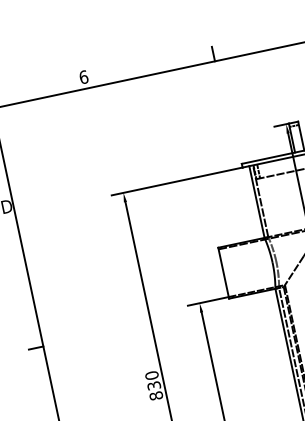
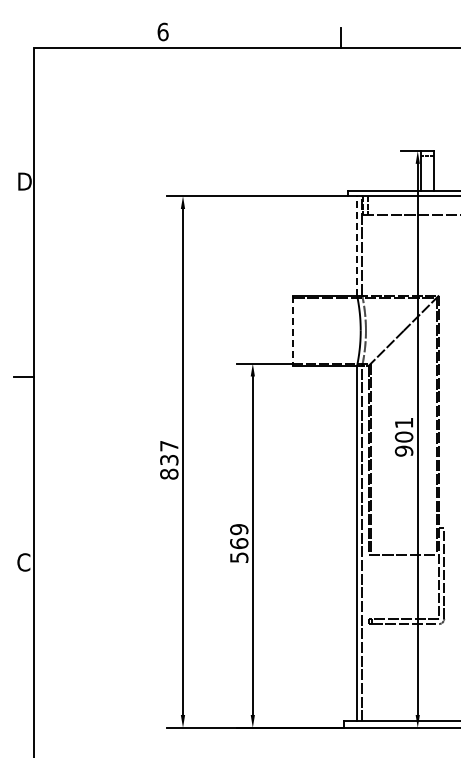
line: (257, 201) -> (357, 245), solid -> dashed
line: (224, 273) -> (293, 331), solid -> dashed
text: (152, 375) -> (169, 445), 830 -> 837

